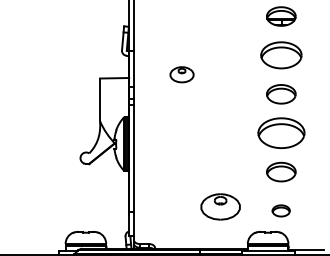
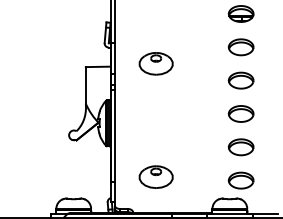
part: (280, 55) -> (240, 47), size x0.71
part: (181, 74) -> (155, 63), size x1.67
part: (280, 132) -> (240, 113), size x0.62
part: (219, 206) -> (155, 176), moved
part: (280, 210) -> (240, 180), size x1.67

